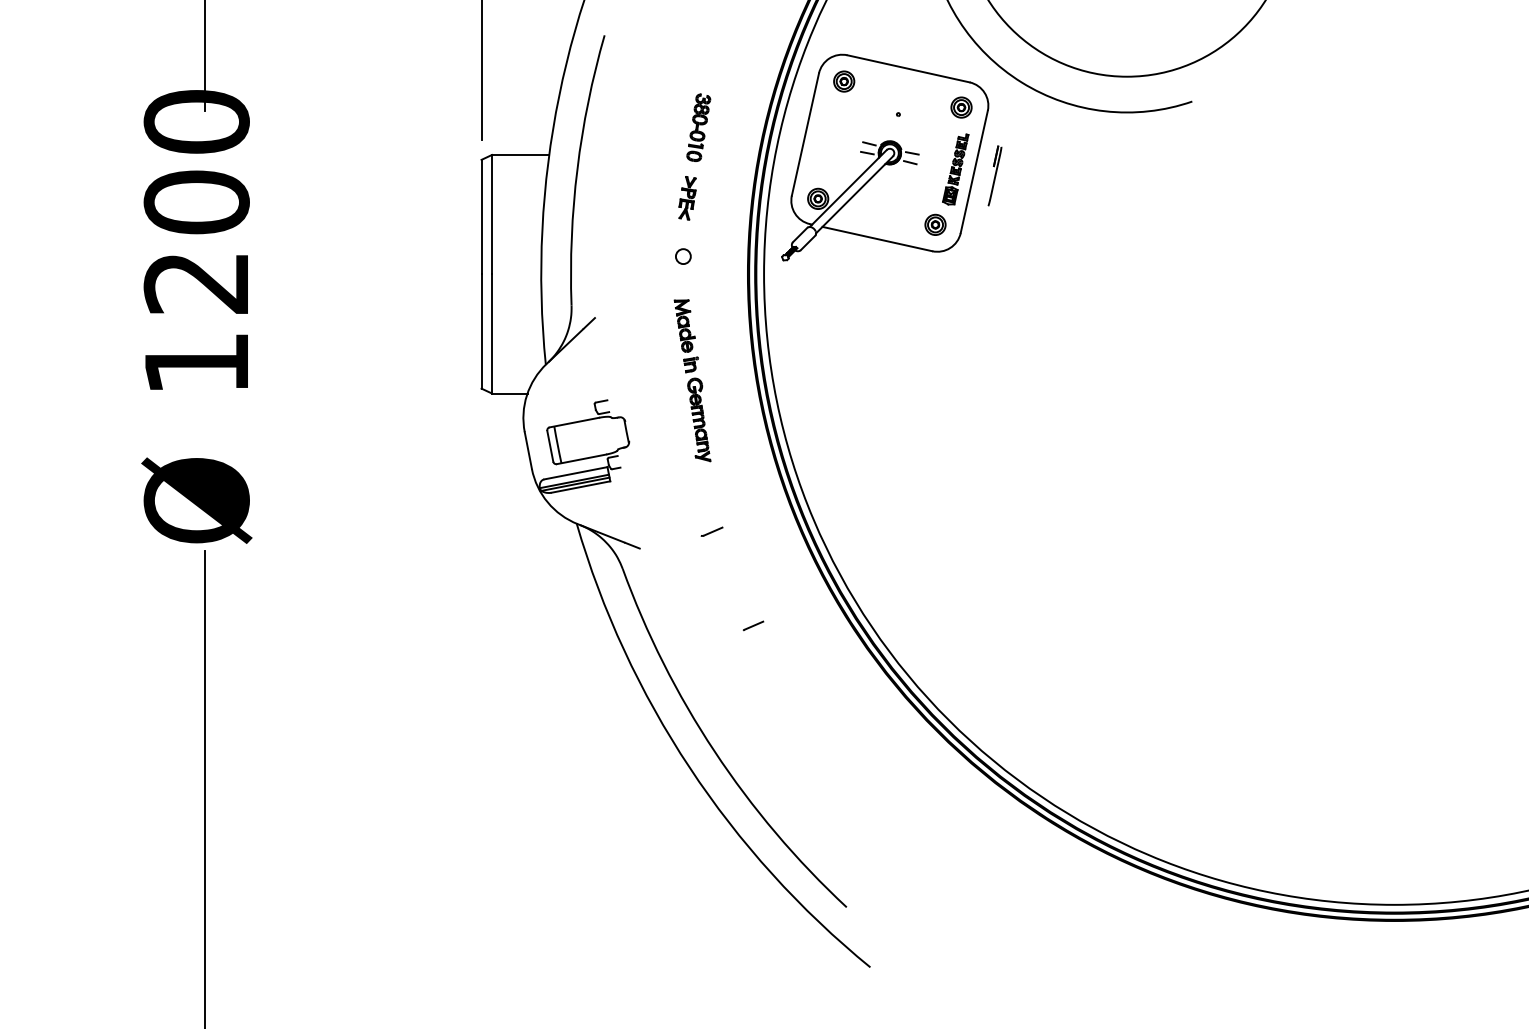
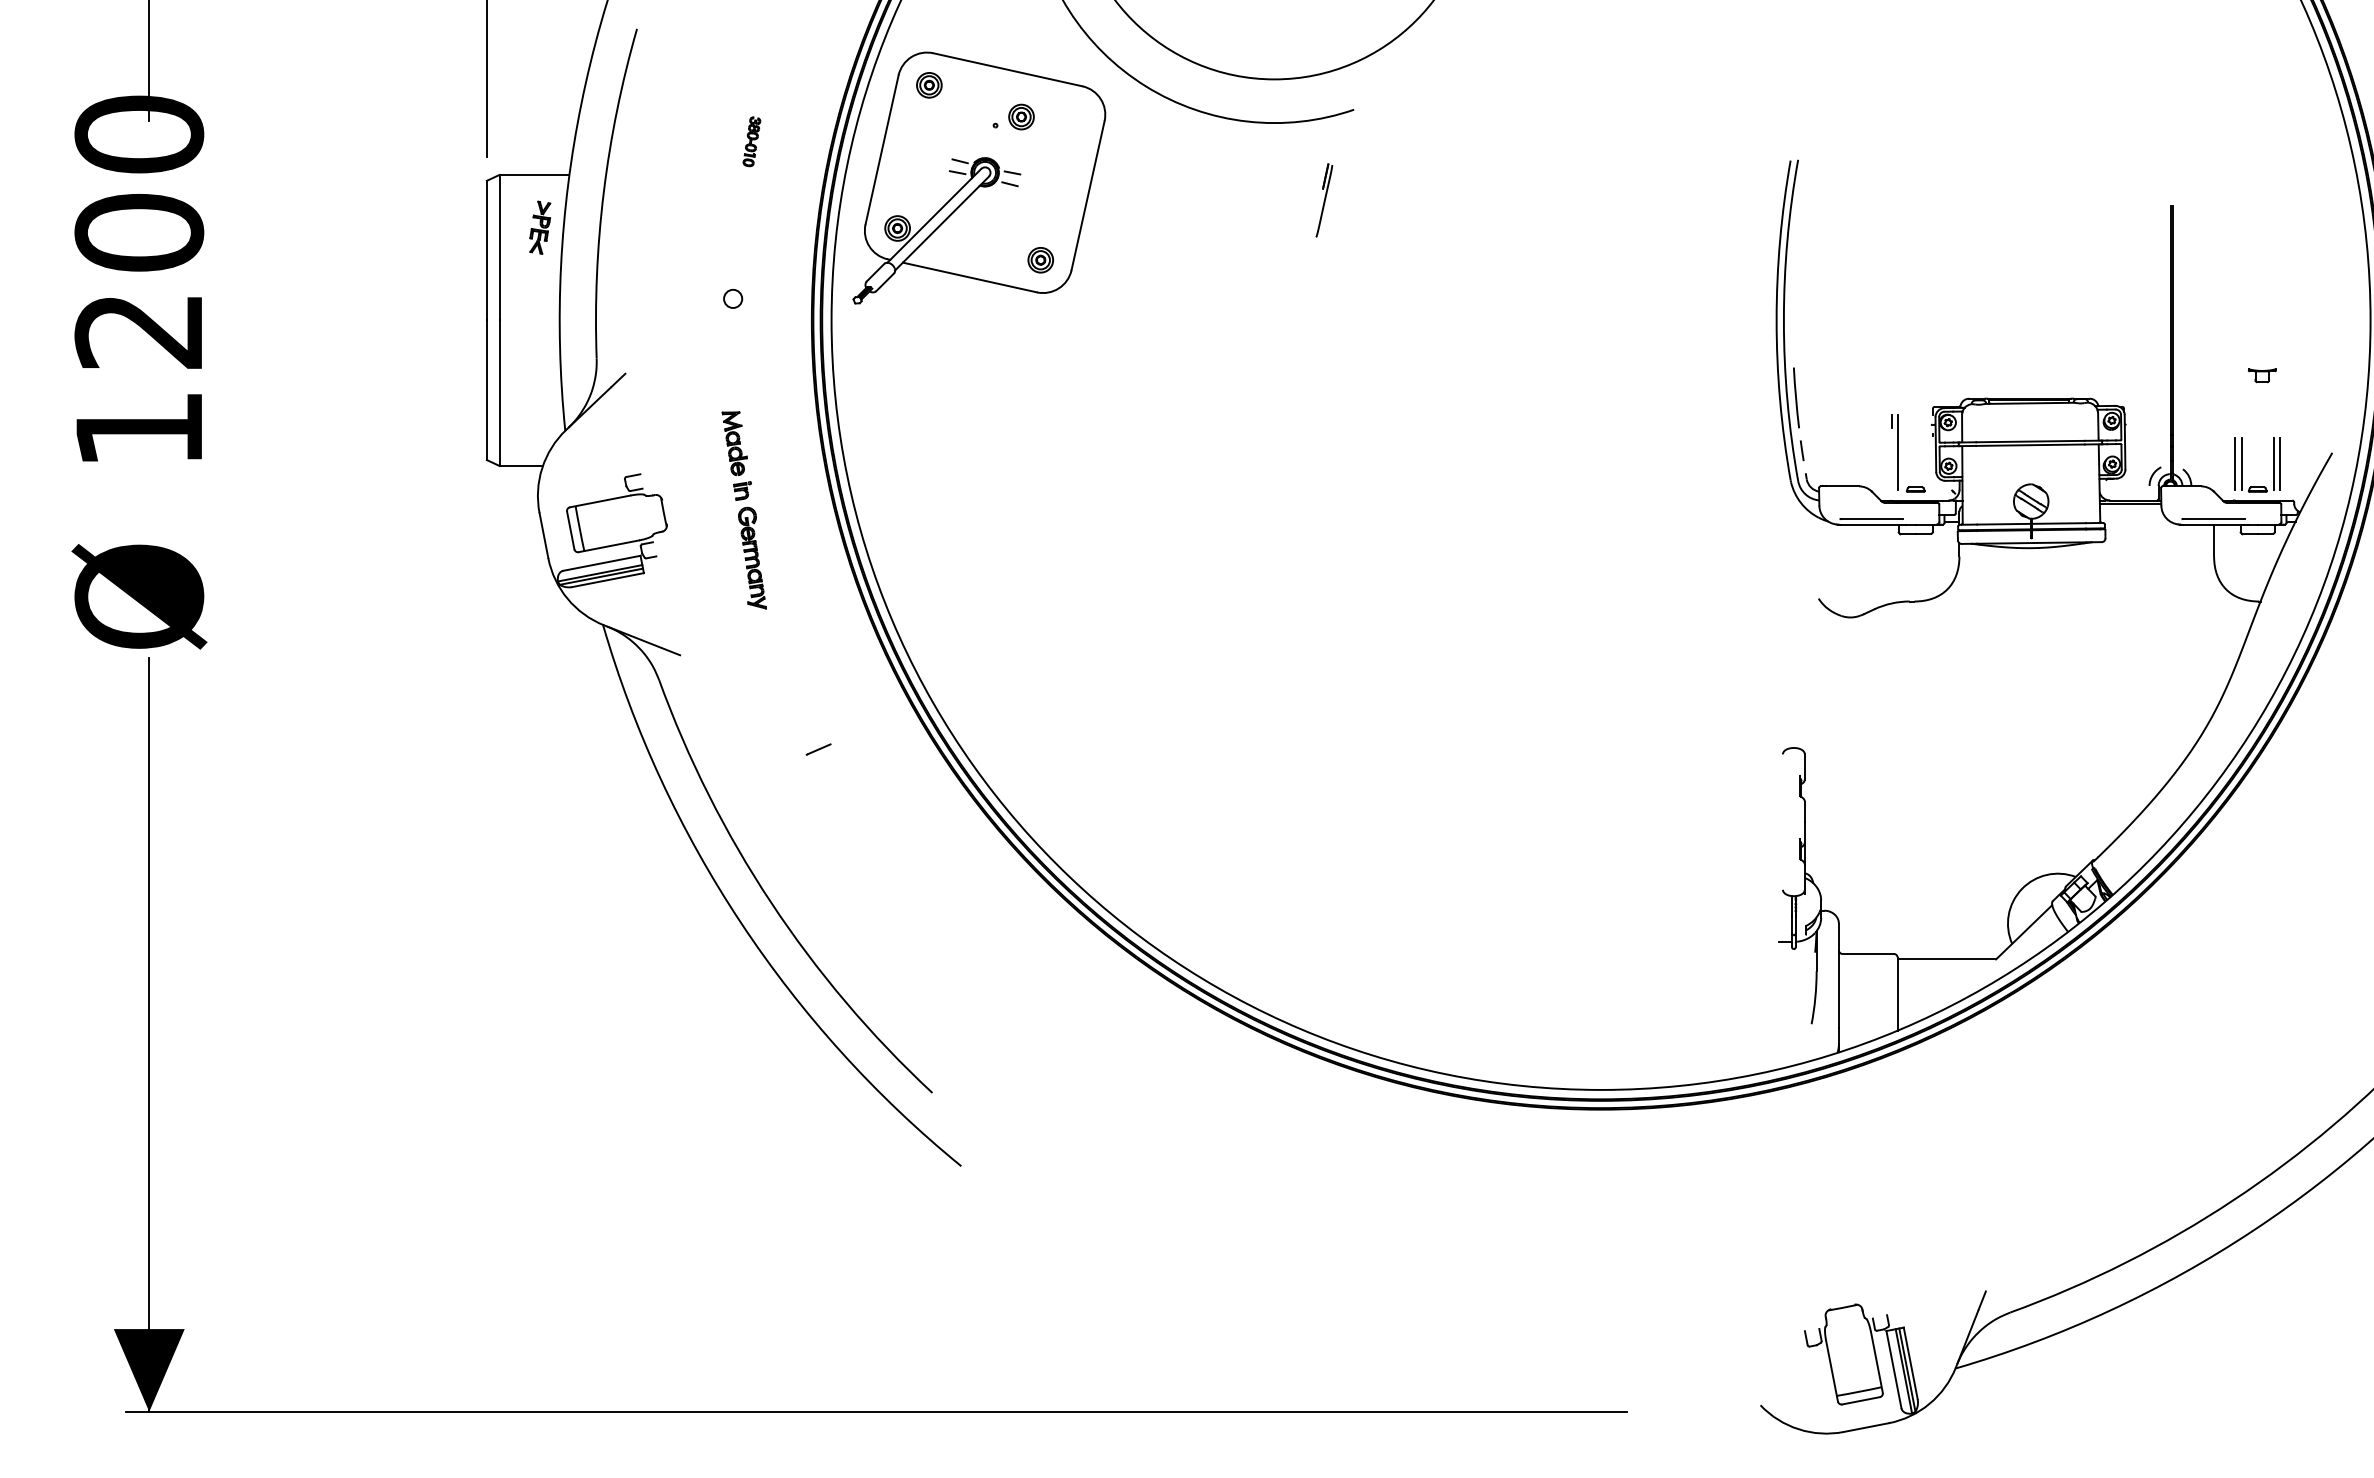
part: (961, 107) -> (1021, 116), moved
part: (698, 127) -> (751, 141), size x0.6
part: (954, 169) -> (1064, 192), removed
part: (995, 175) -> (1324, 200), moved
part: (687, 198) -> (540, 227), moved
part: (691, 380) -> (743, 510), moved
line: (711, 531) -> (767, 634), removed

